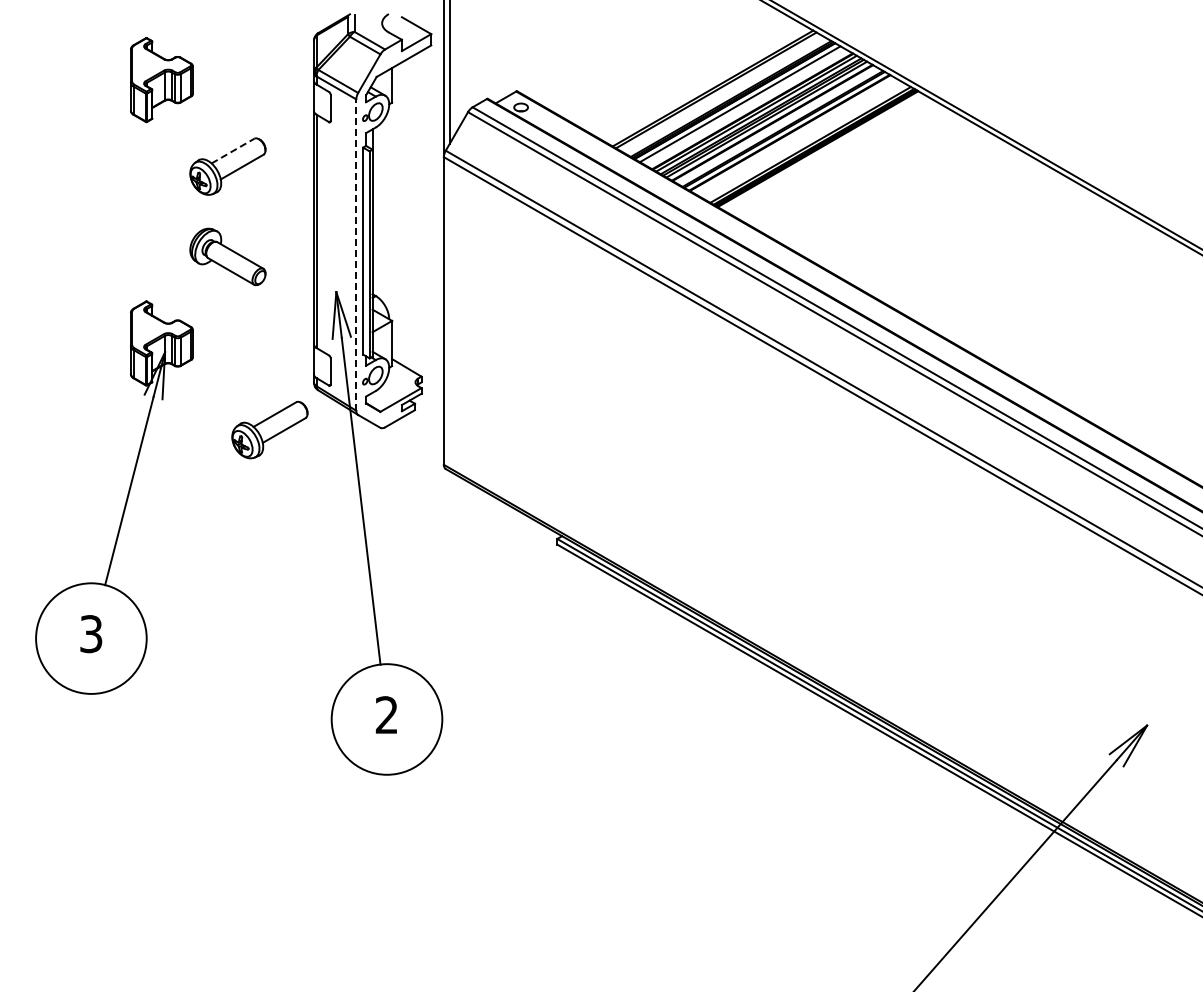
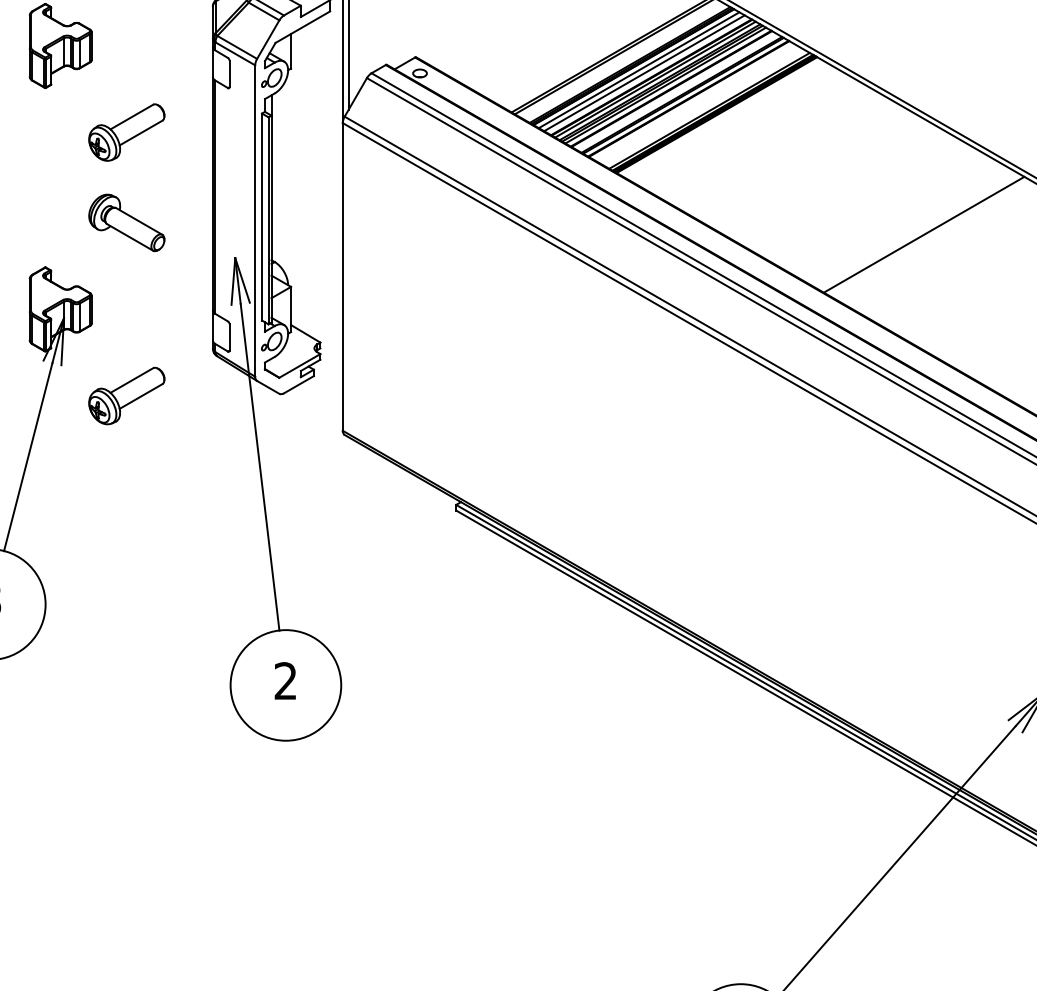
line: (745, 107) -> (644, 73), added
line: (232, 151) -> (131, 117), dashed -> solid
line: (356, 255) -> (255, 221), dashed -> solid
line: (1024, 268) -> (923, 234), added
part: (269, 429) -> (126, 395), moved

